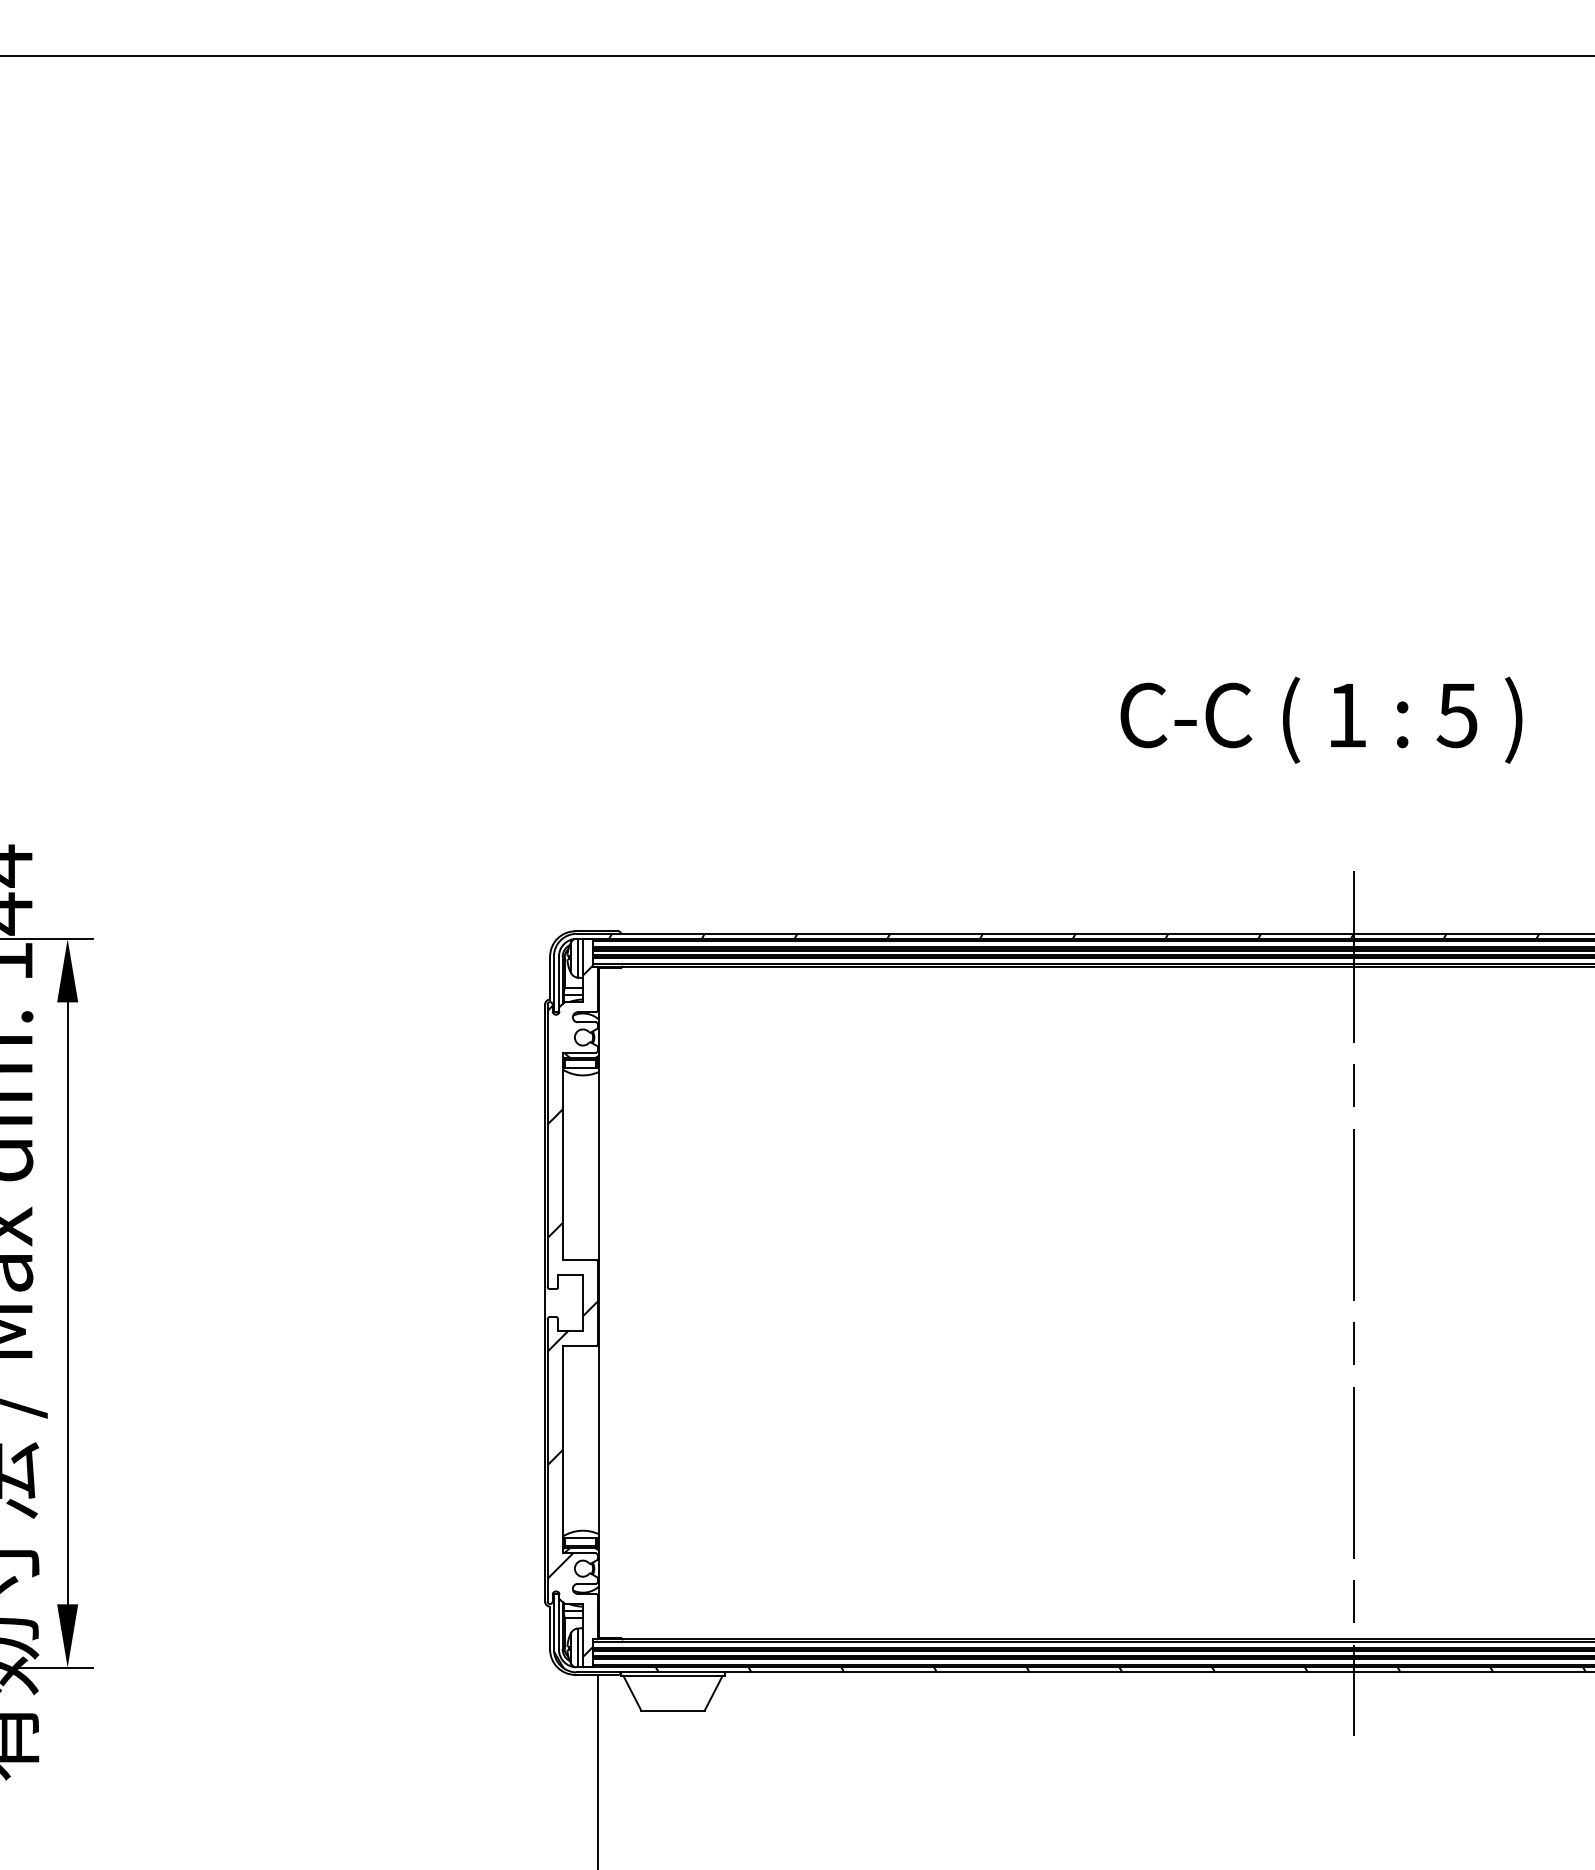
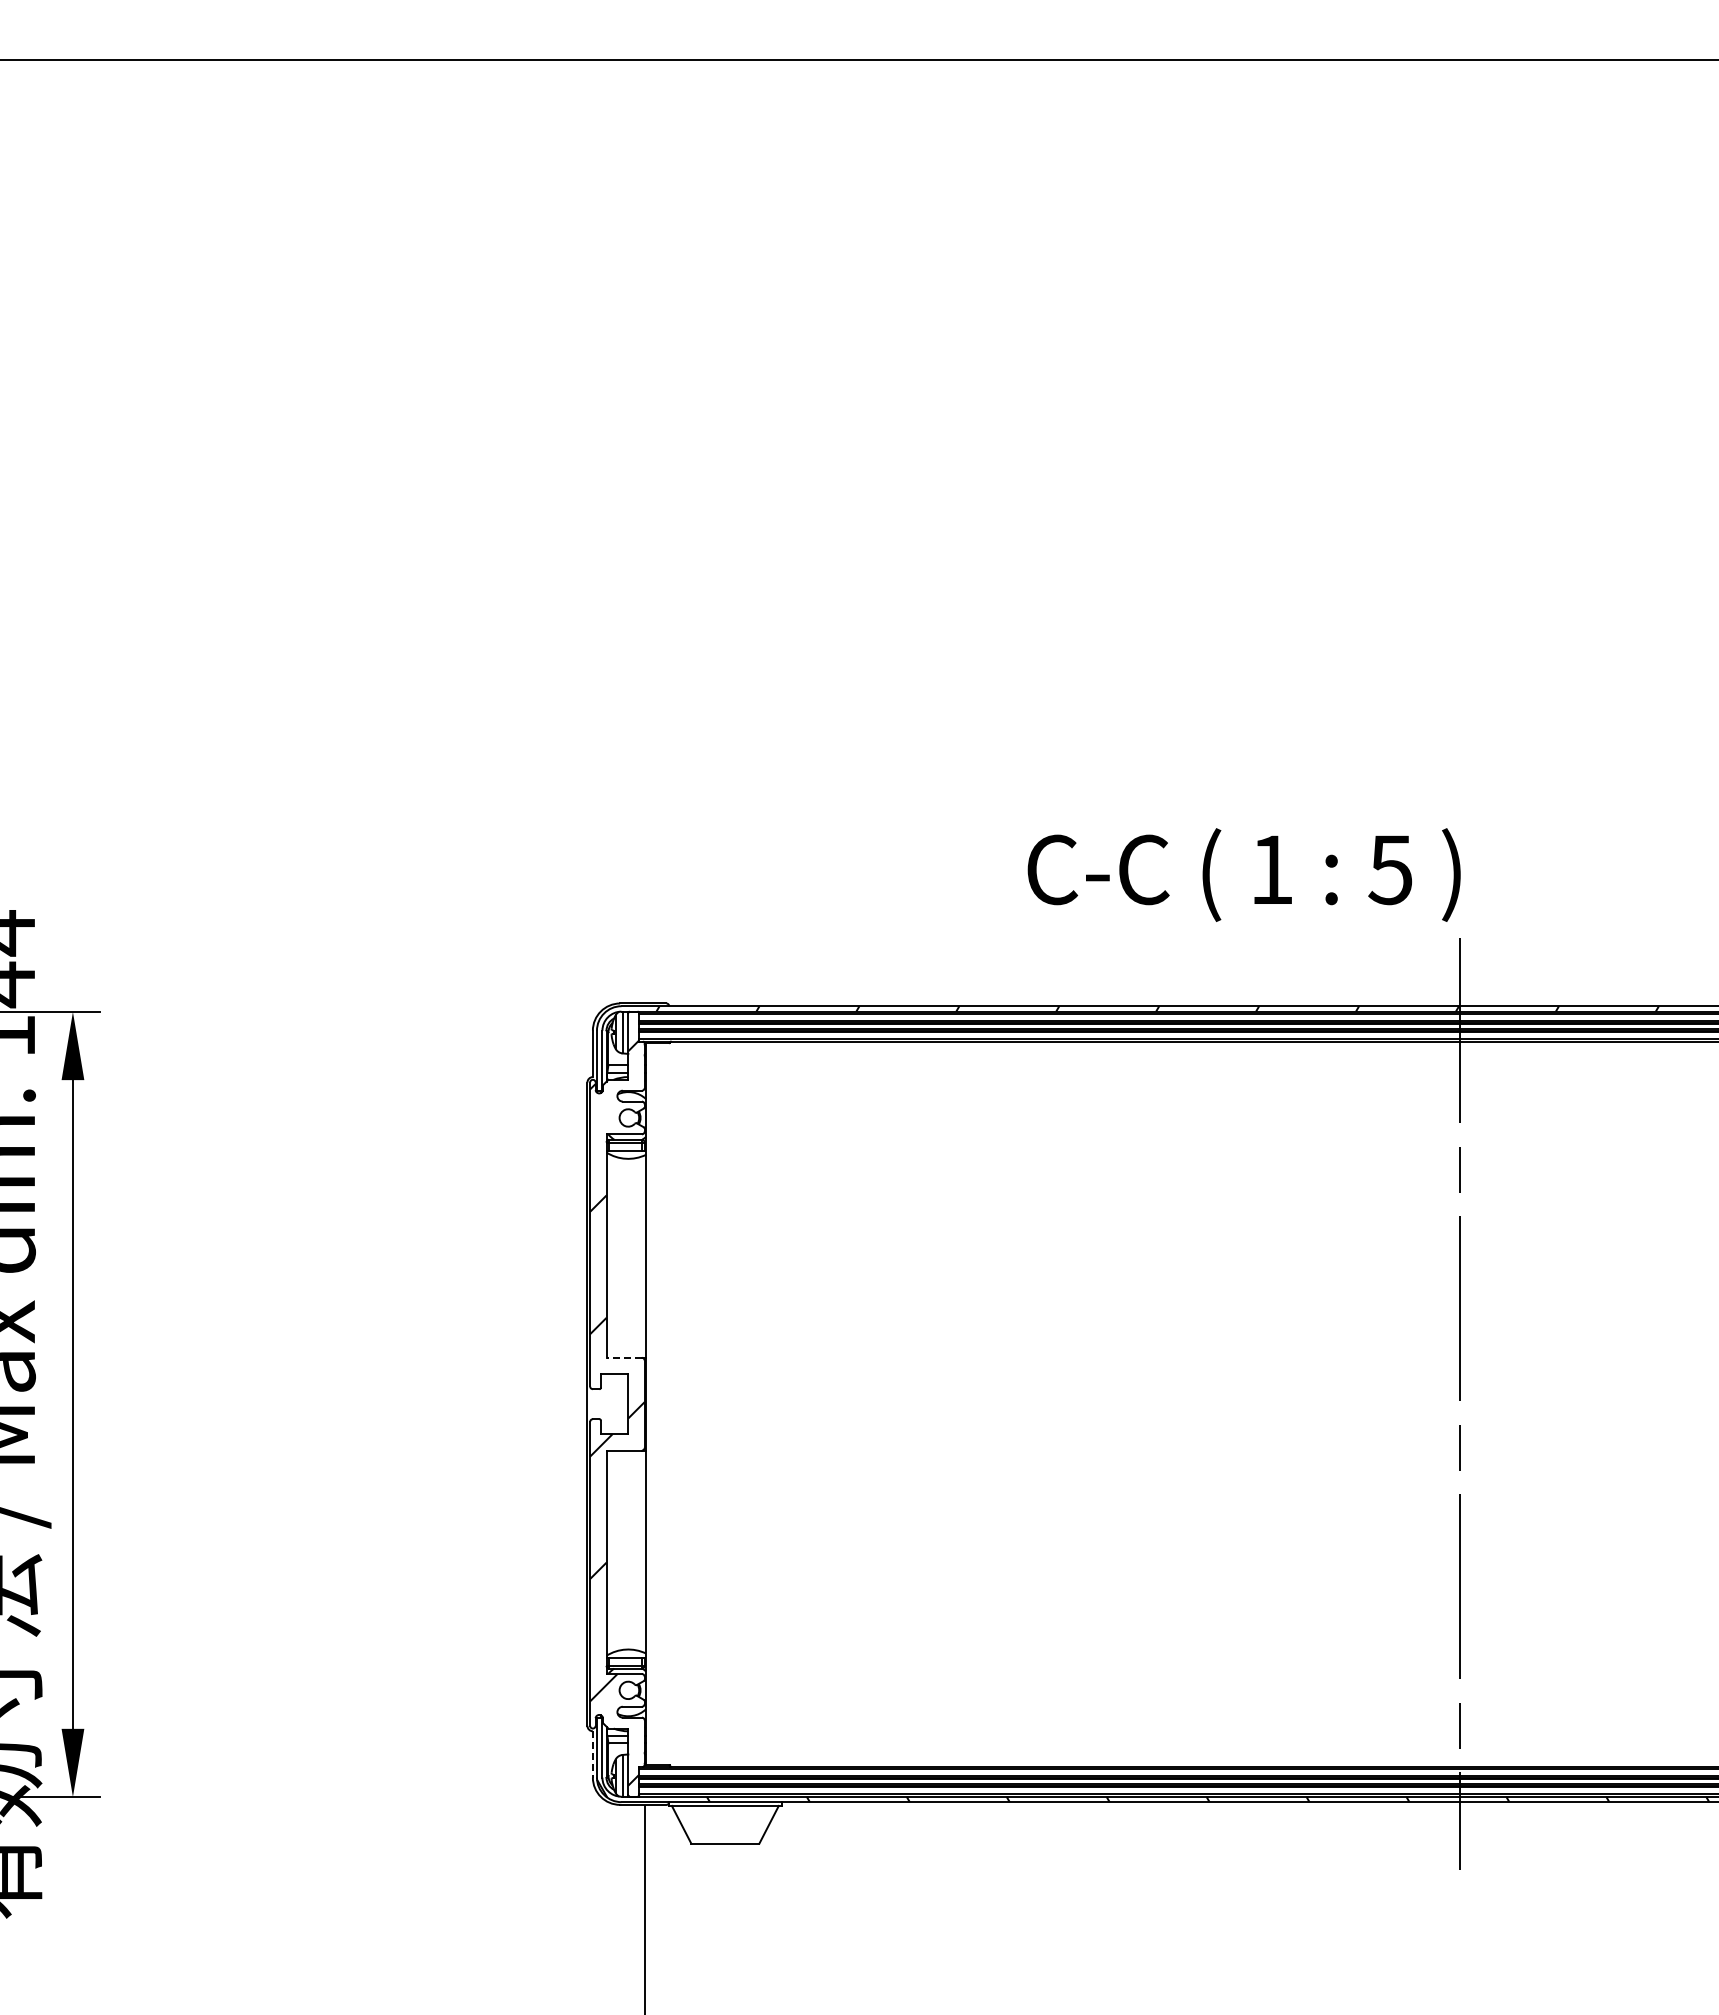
text: (1320, 719) -> (1243, 874), moved
line: (579, 1259) -> (624, 1357), solid -> dashed
line: (549, 1628) -> (592, 1754), solid -> dashed

